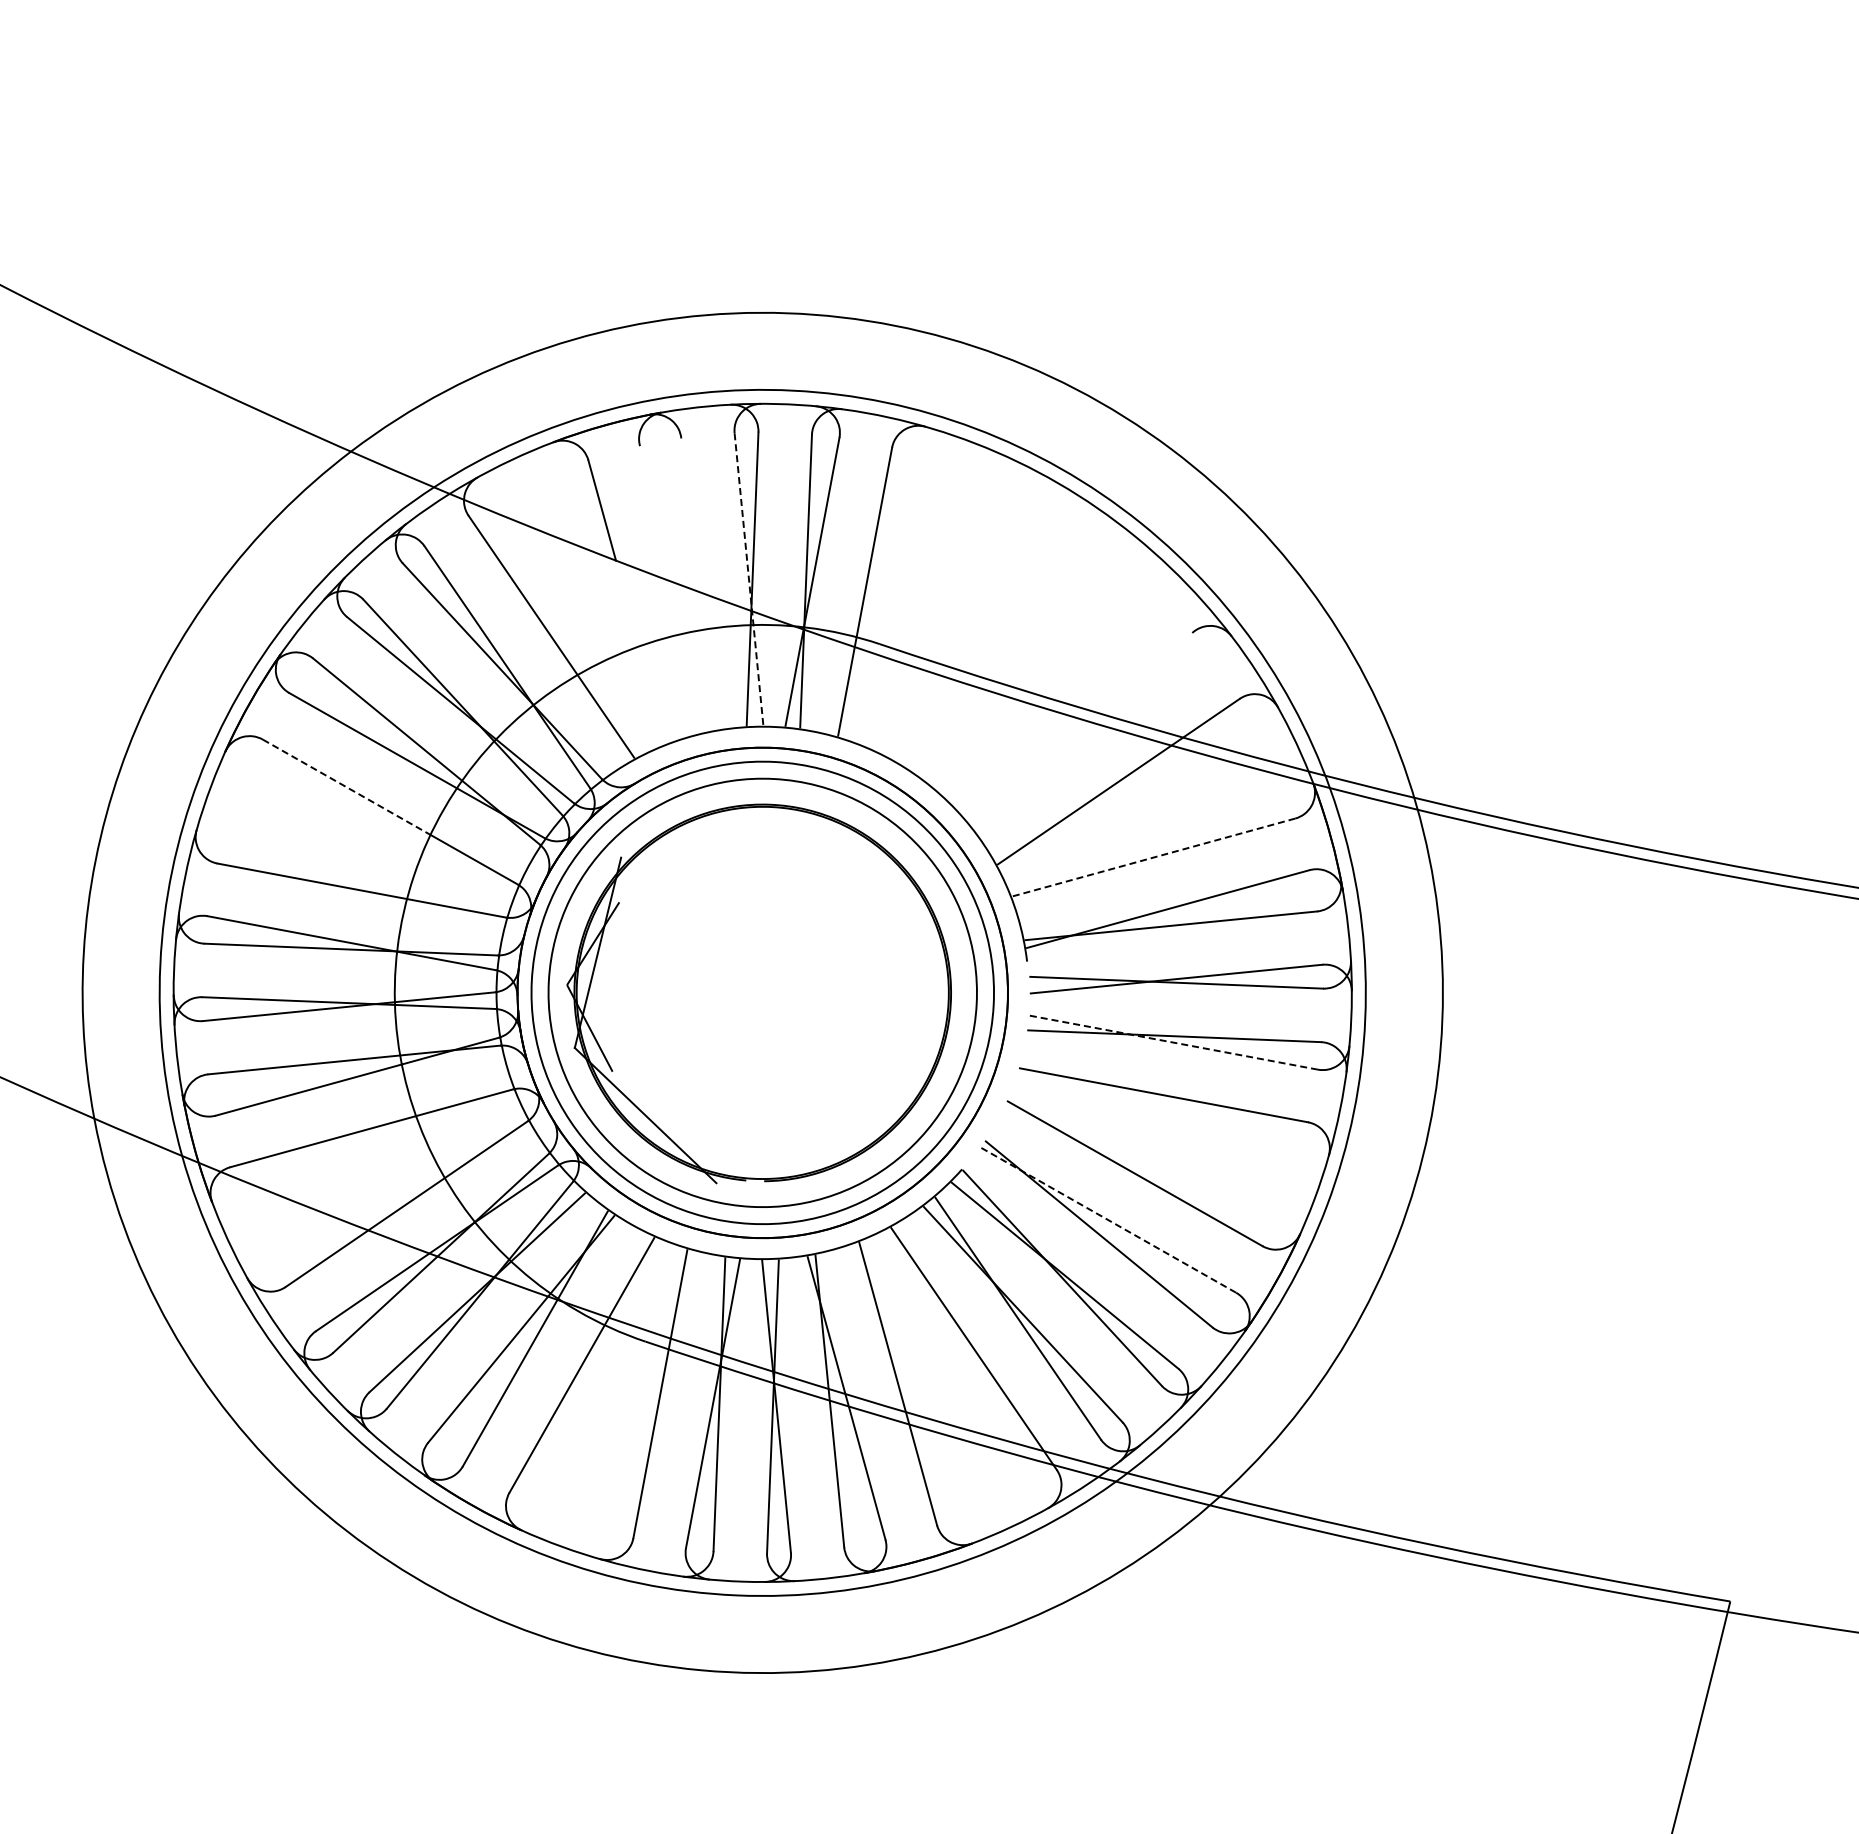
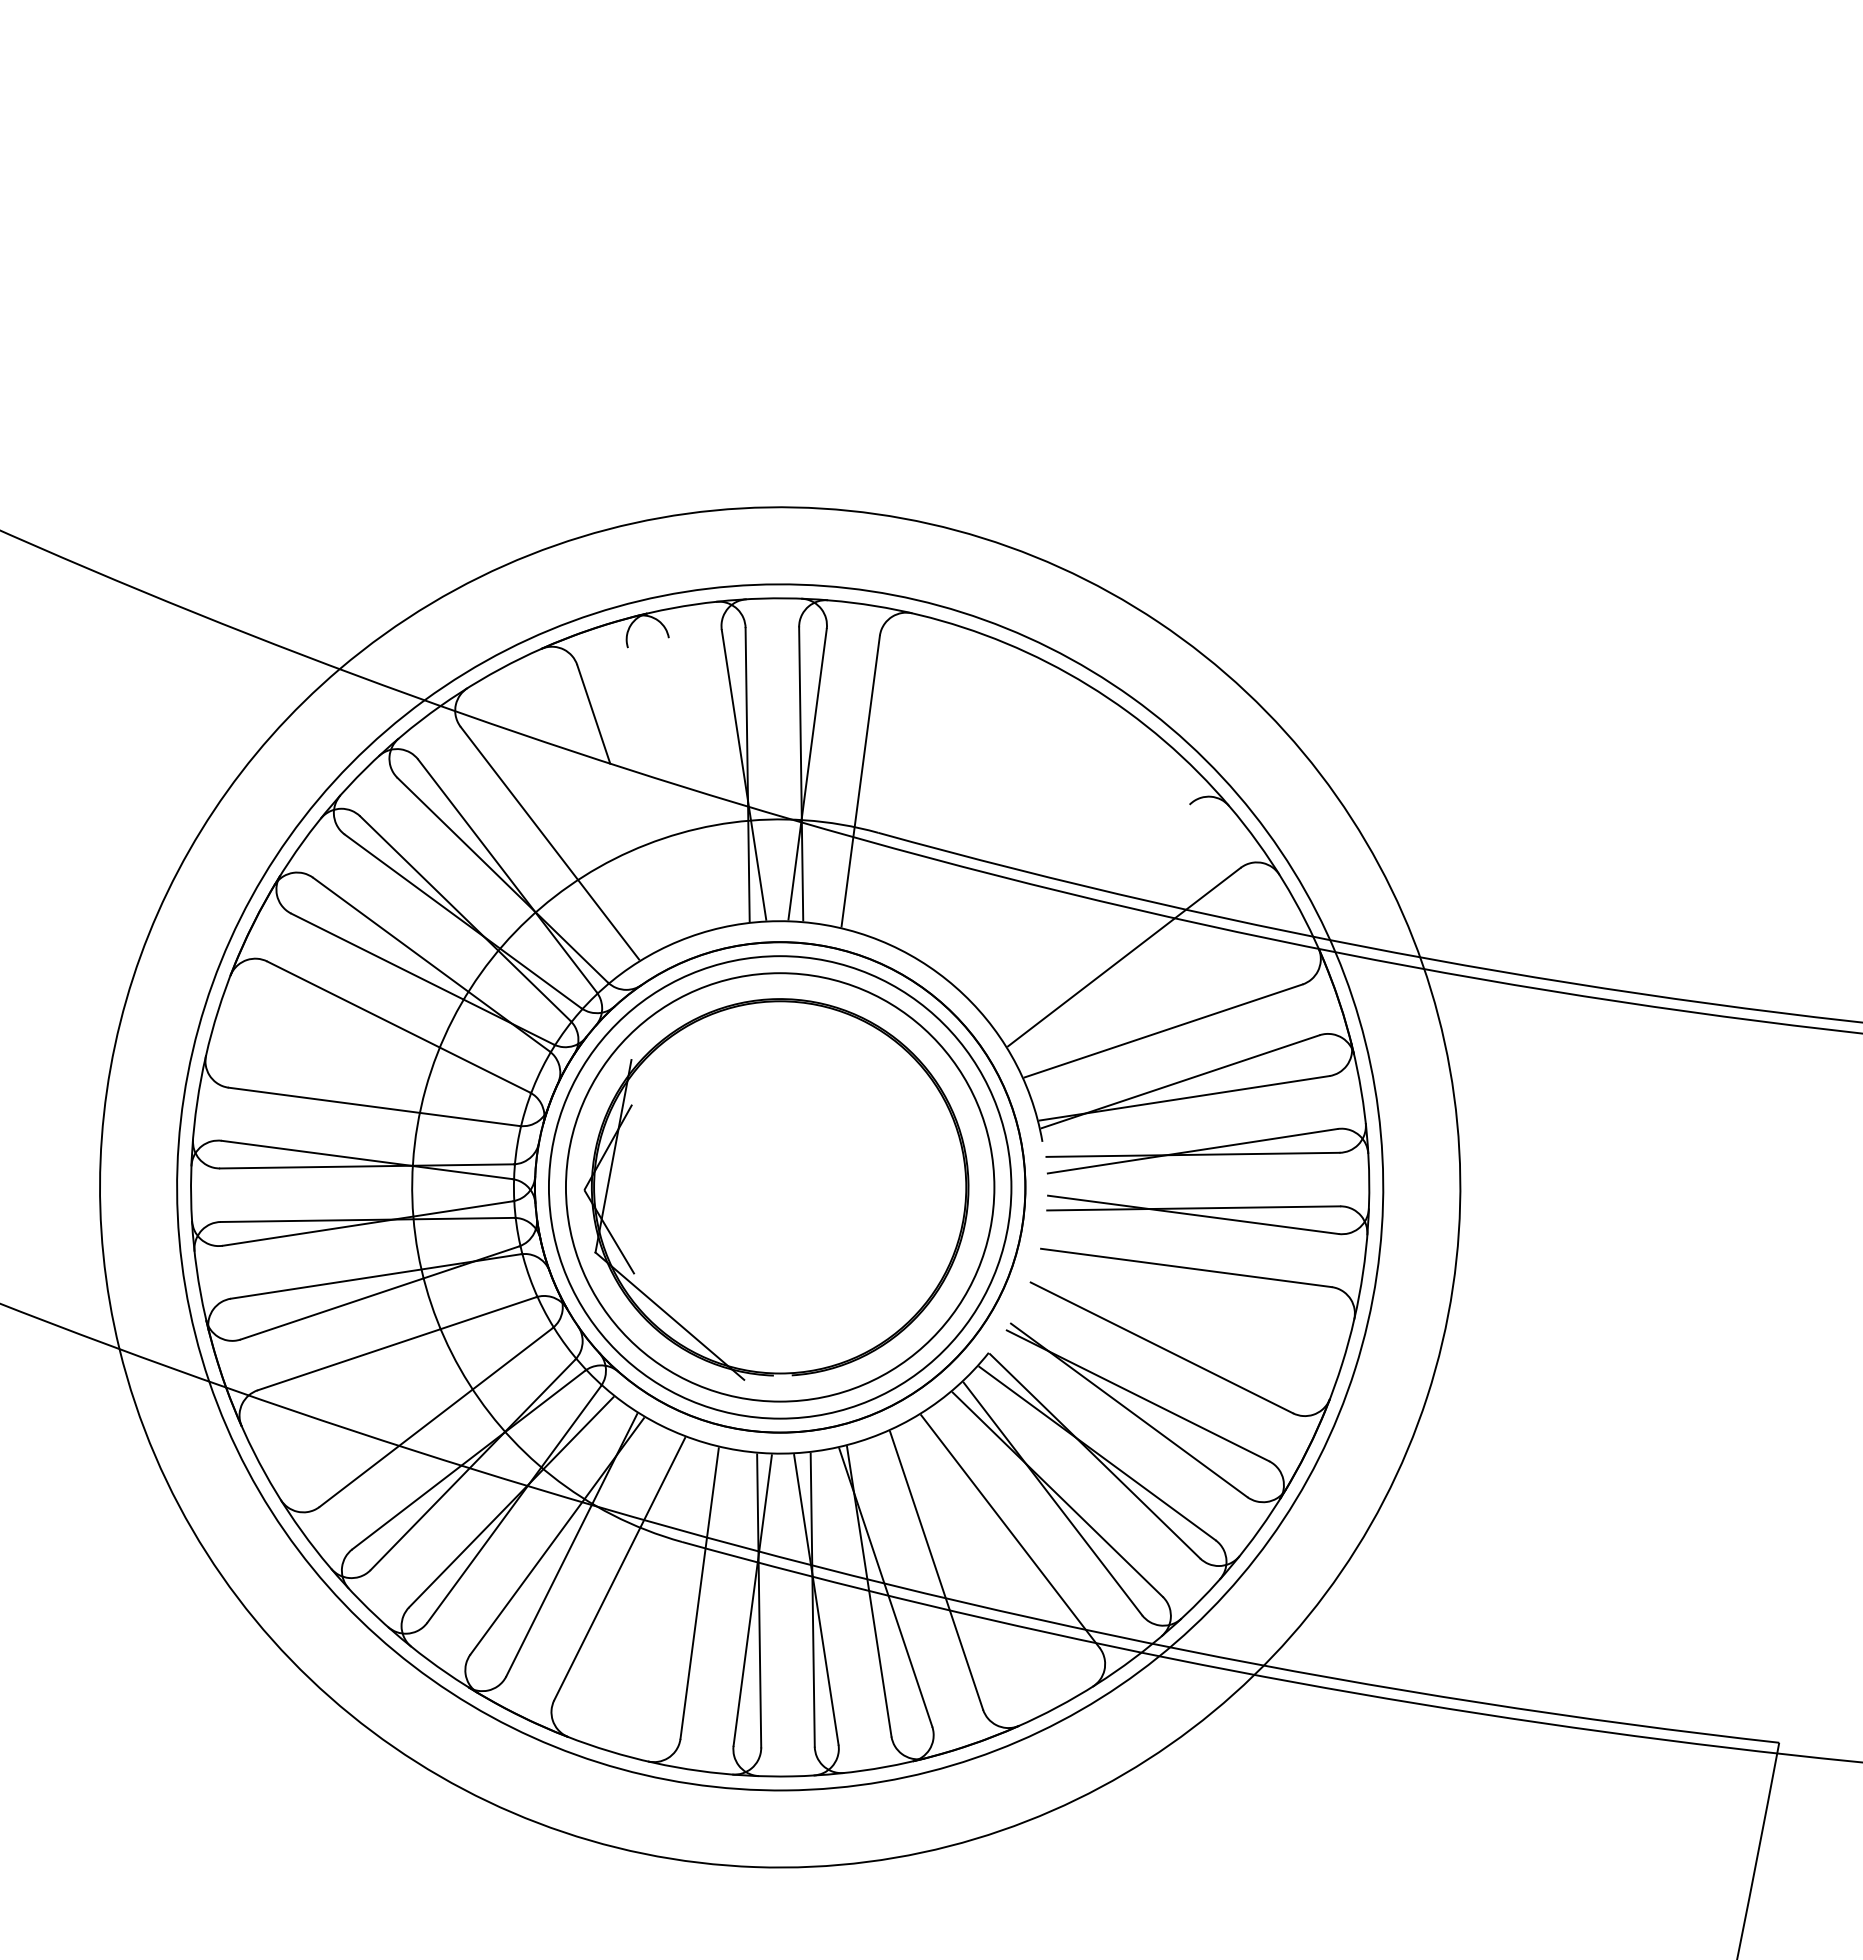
line: (749, 578) -> (744, 774), dashed -> solid
line: (347, 787) -> (354, 1004), dashed -> solid
line: (1154, 856) -> (1163, 1030), dashed -> solid
line: (1174, 1042) -> (1193, 1214), dashed -> solid
line: (1108, 1220) -> (1137, 1395), dashed -> solid

